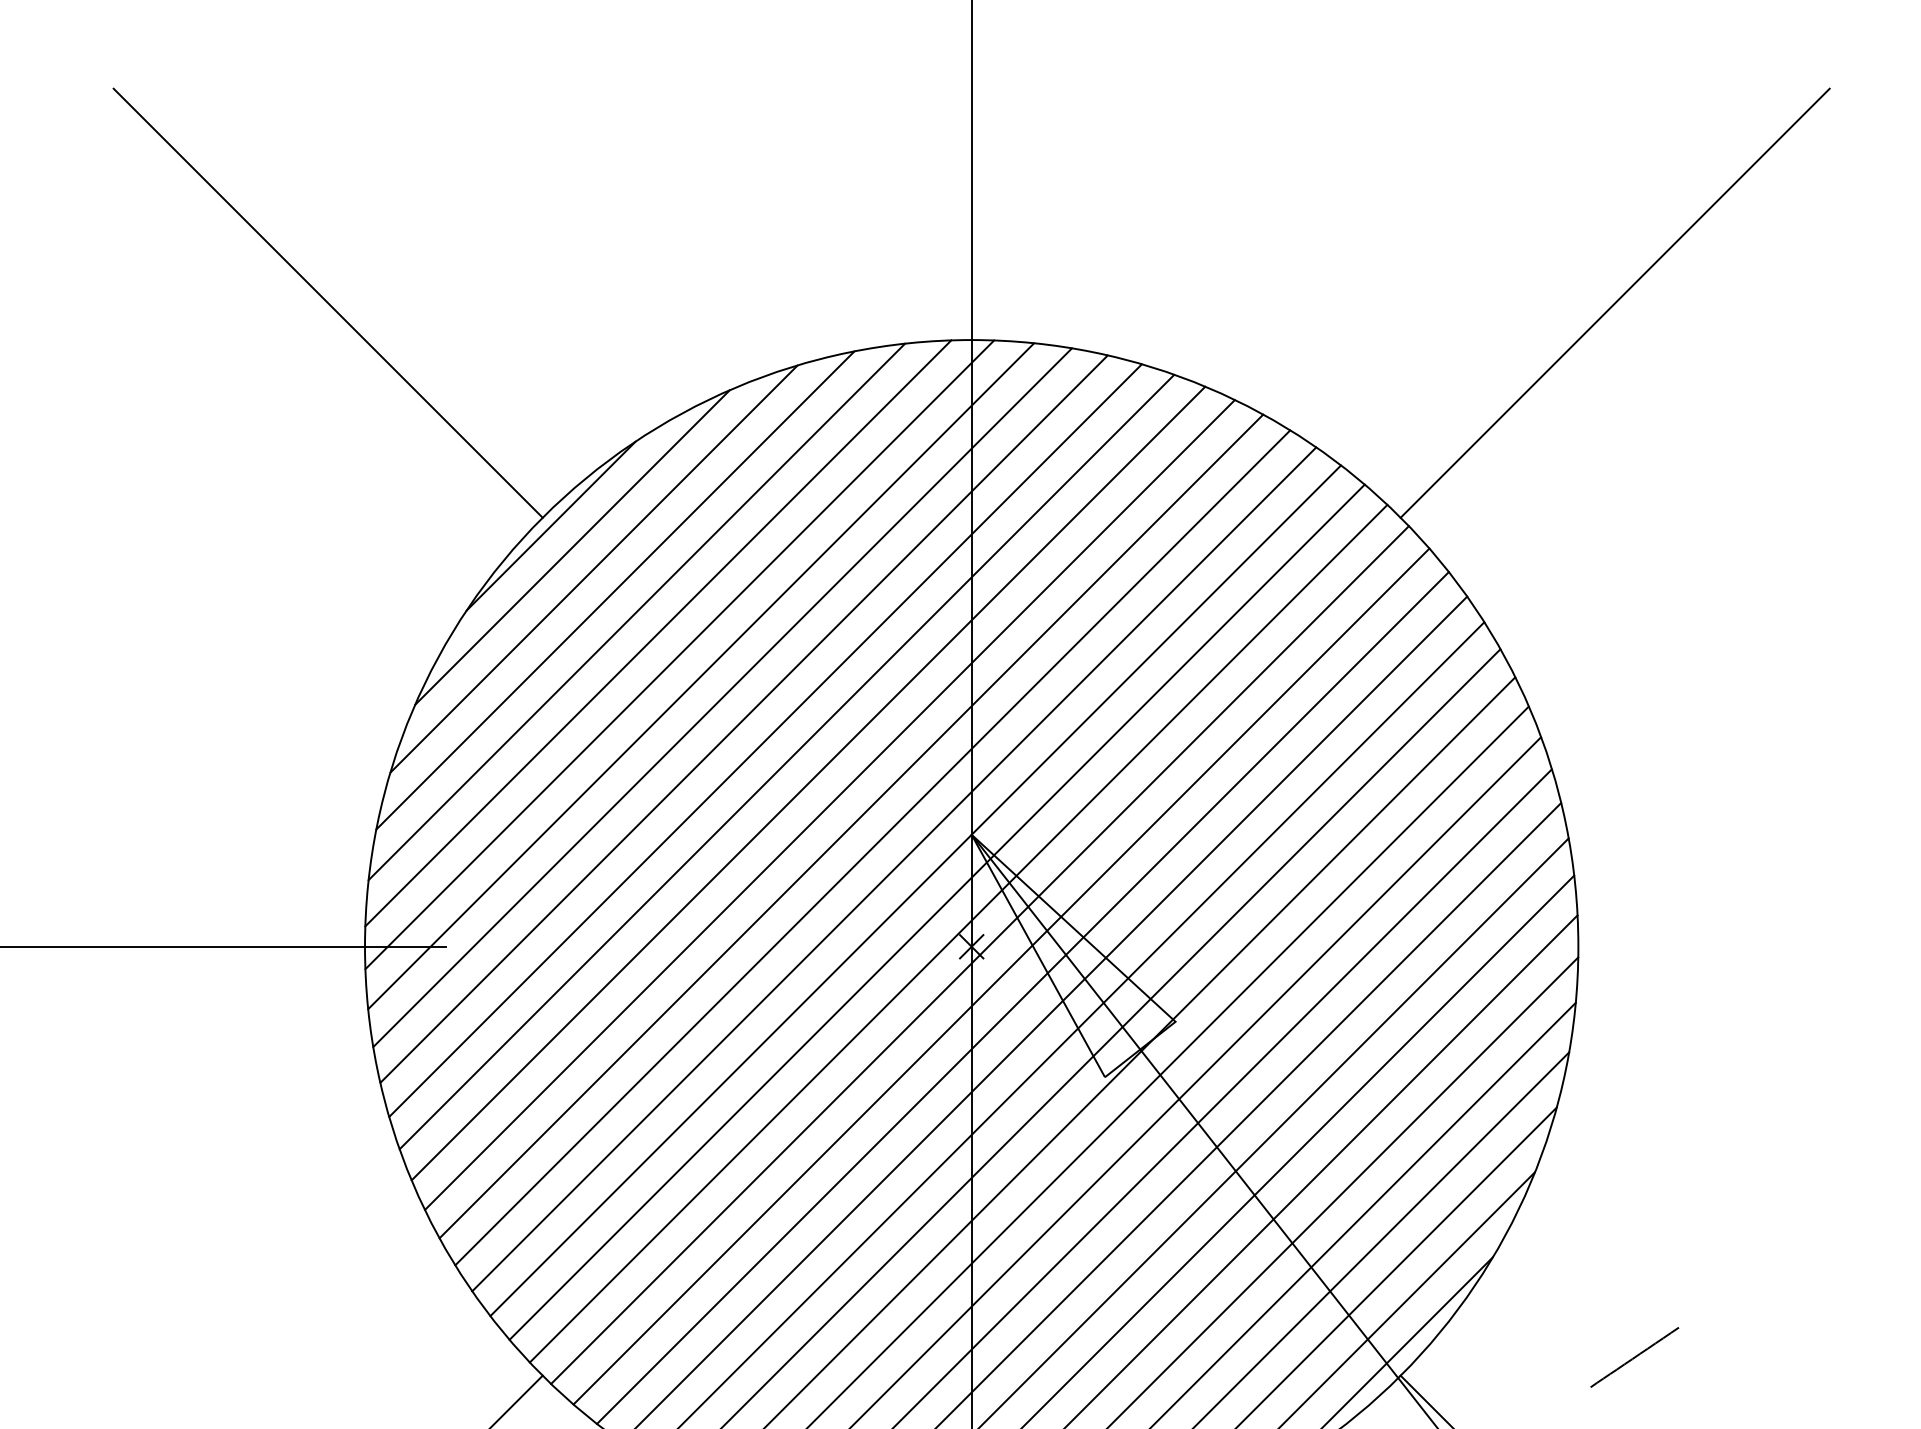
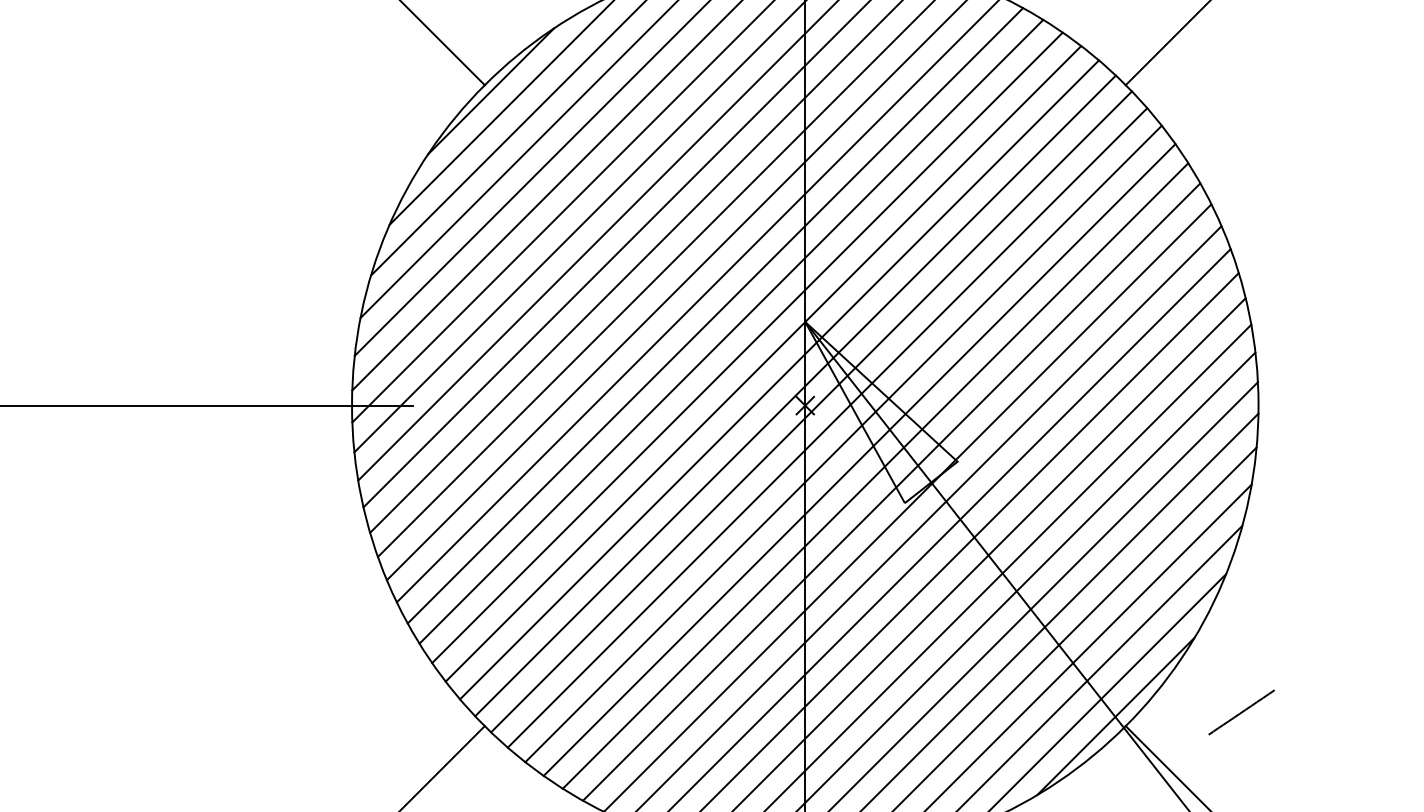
line: (1634, 1357) -> (1241, 712), moved

